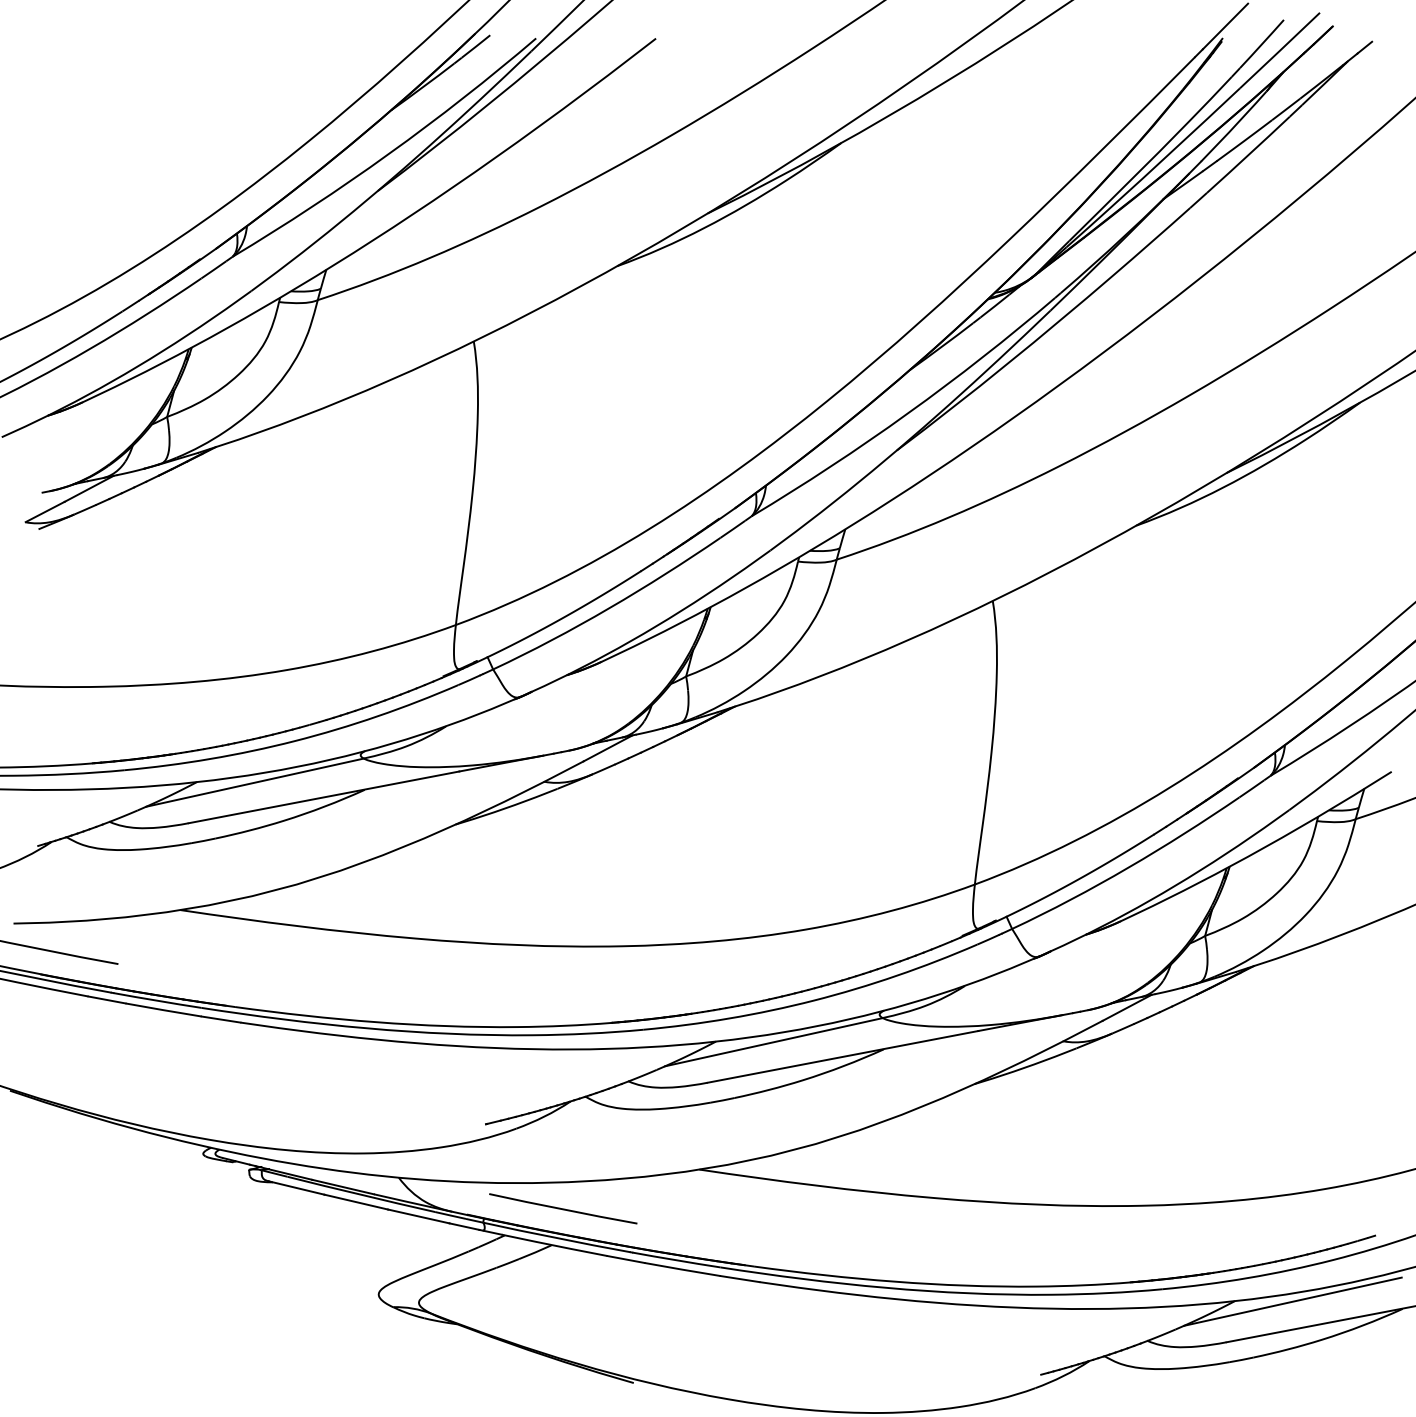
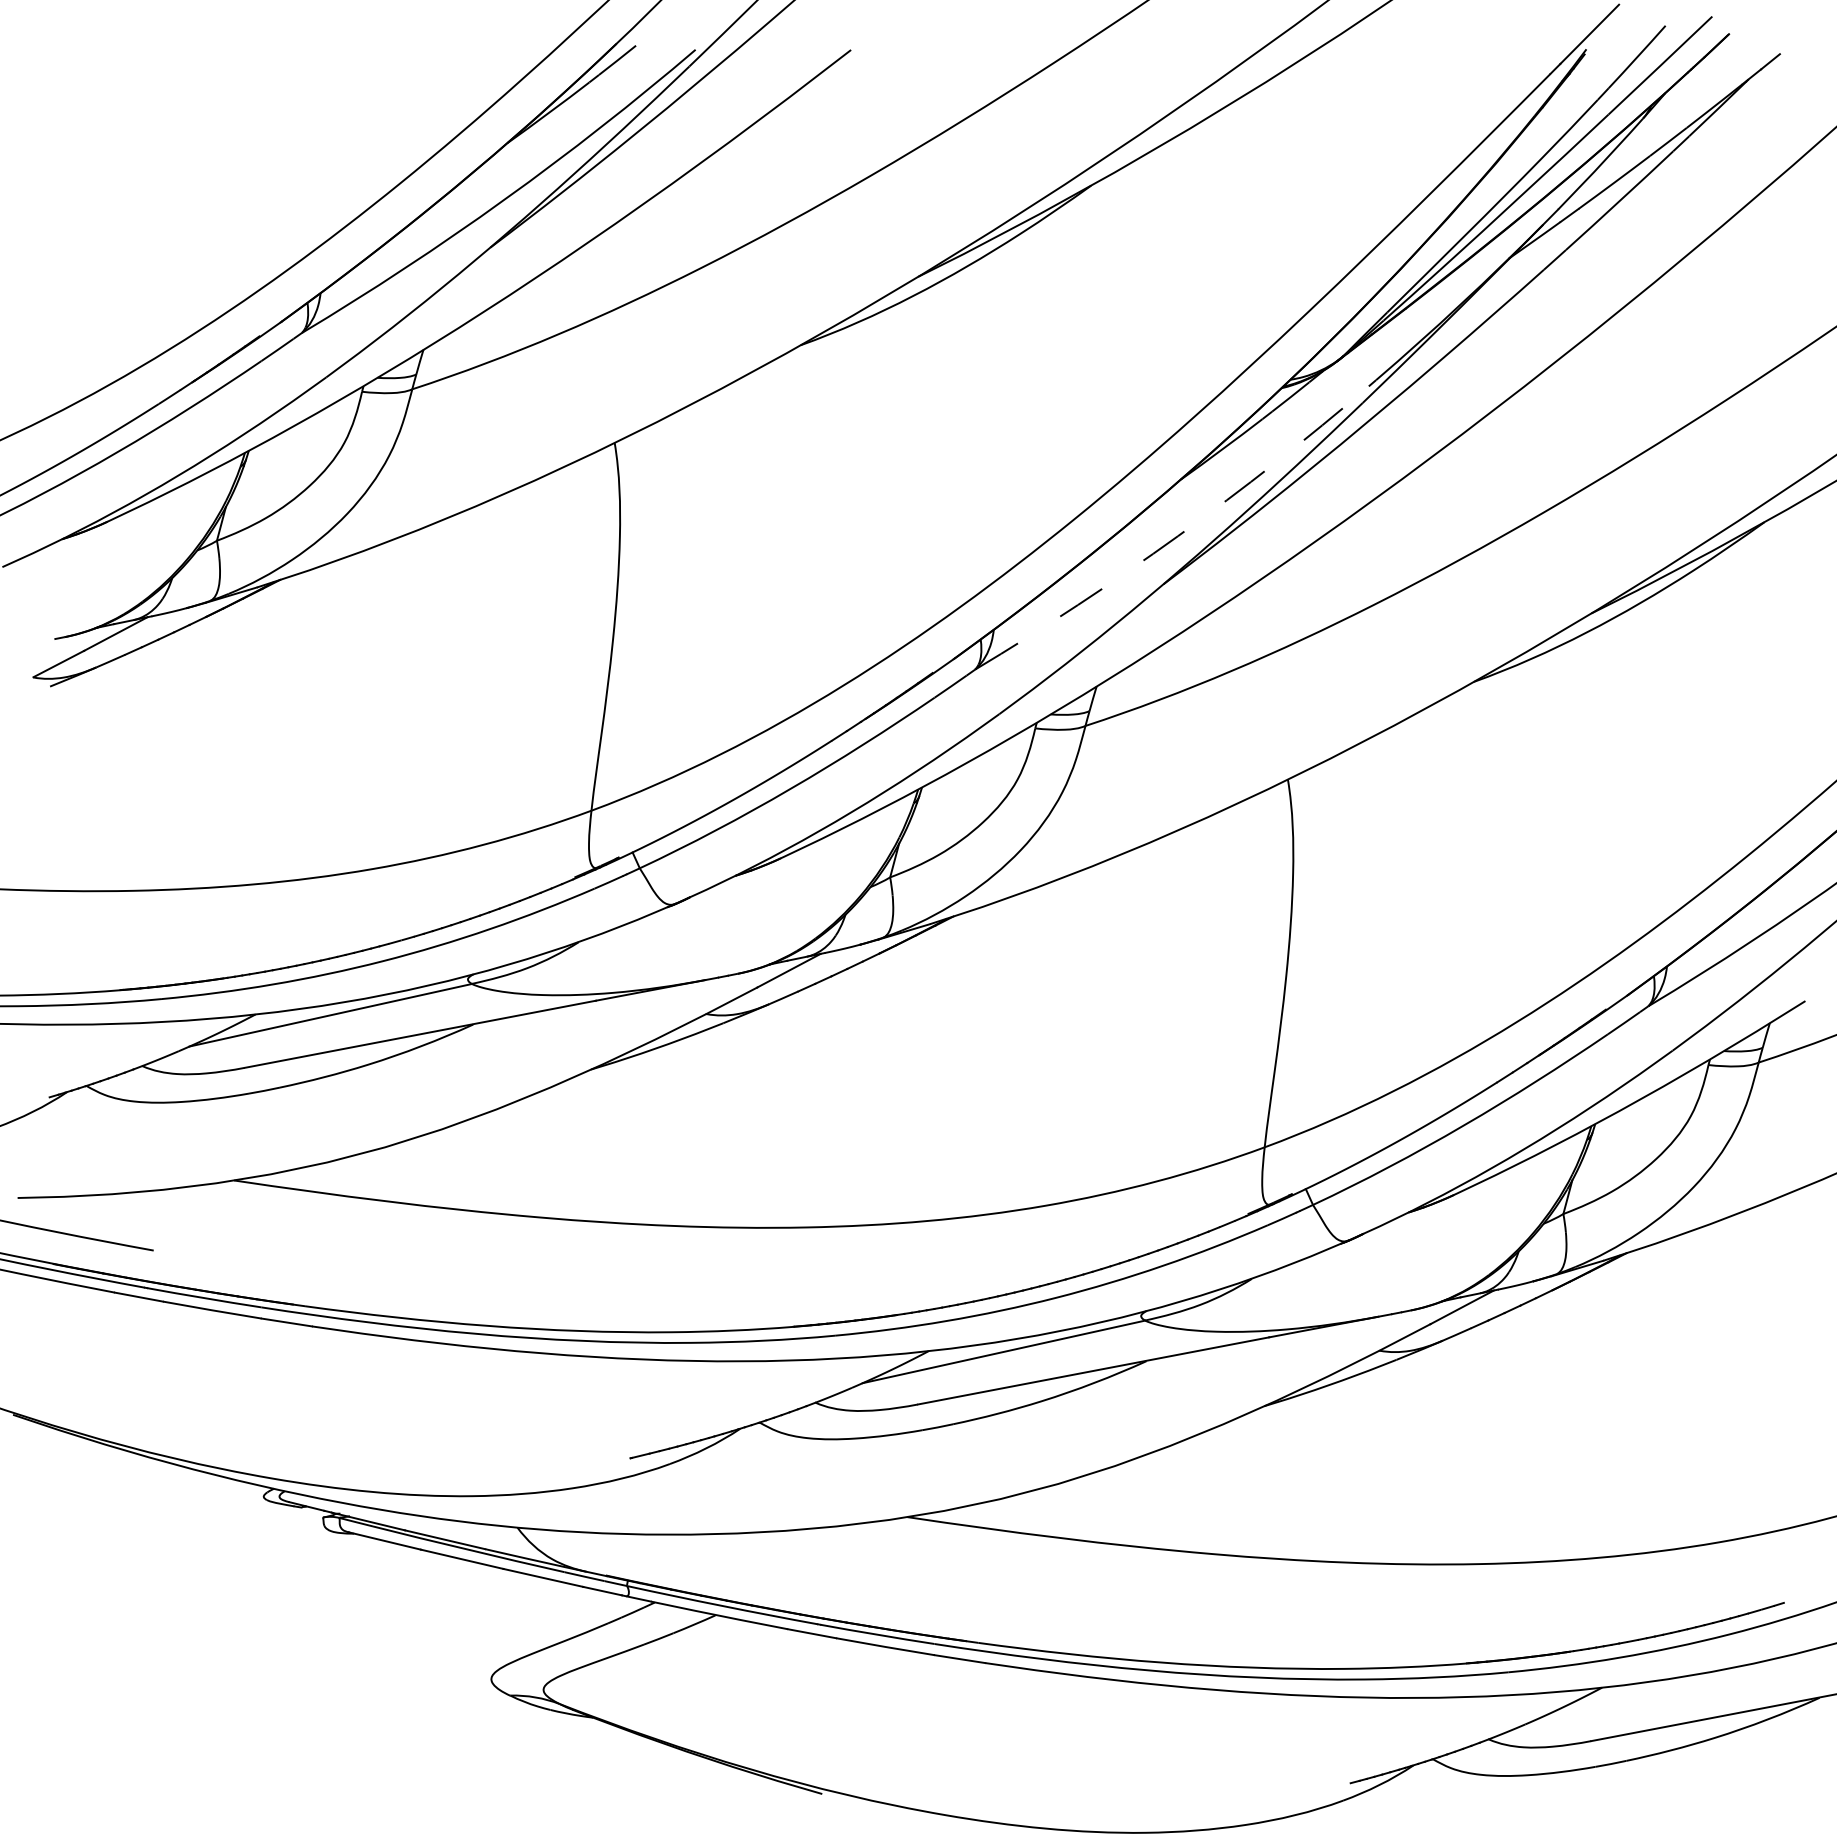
arc: (907, 413) -> (1177, 536), solid -> dashed
line: (563, 1208) -> (730, 1567), removed
line: (1292, 1301) -> (1676, 1688), removed

